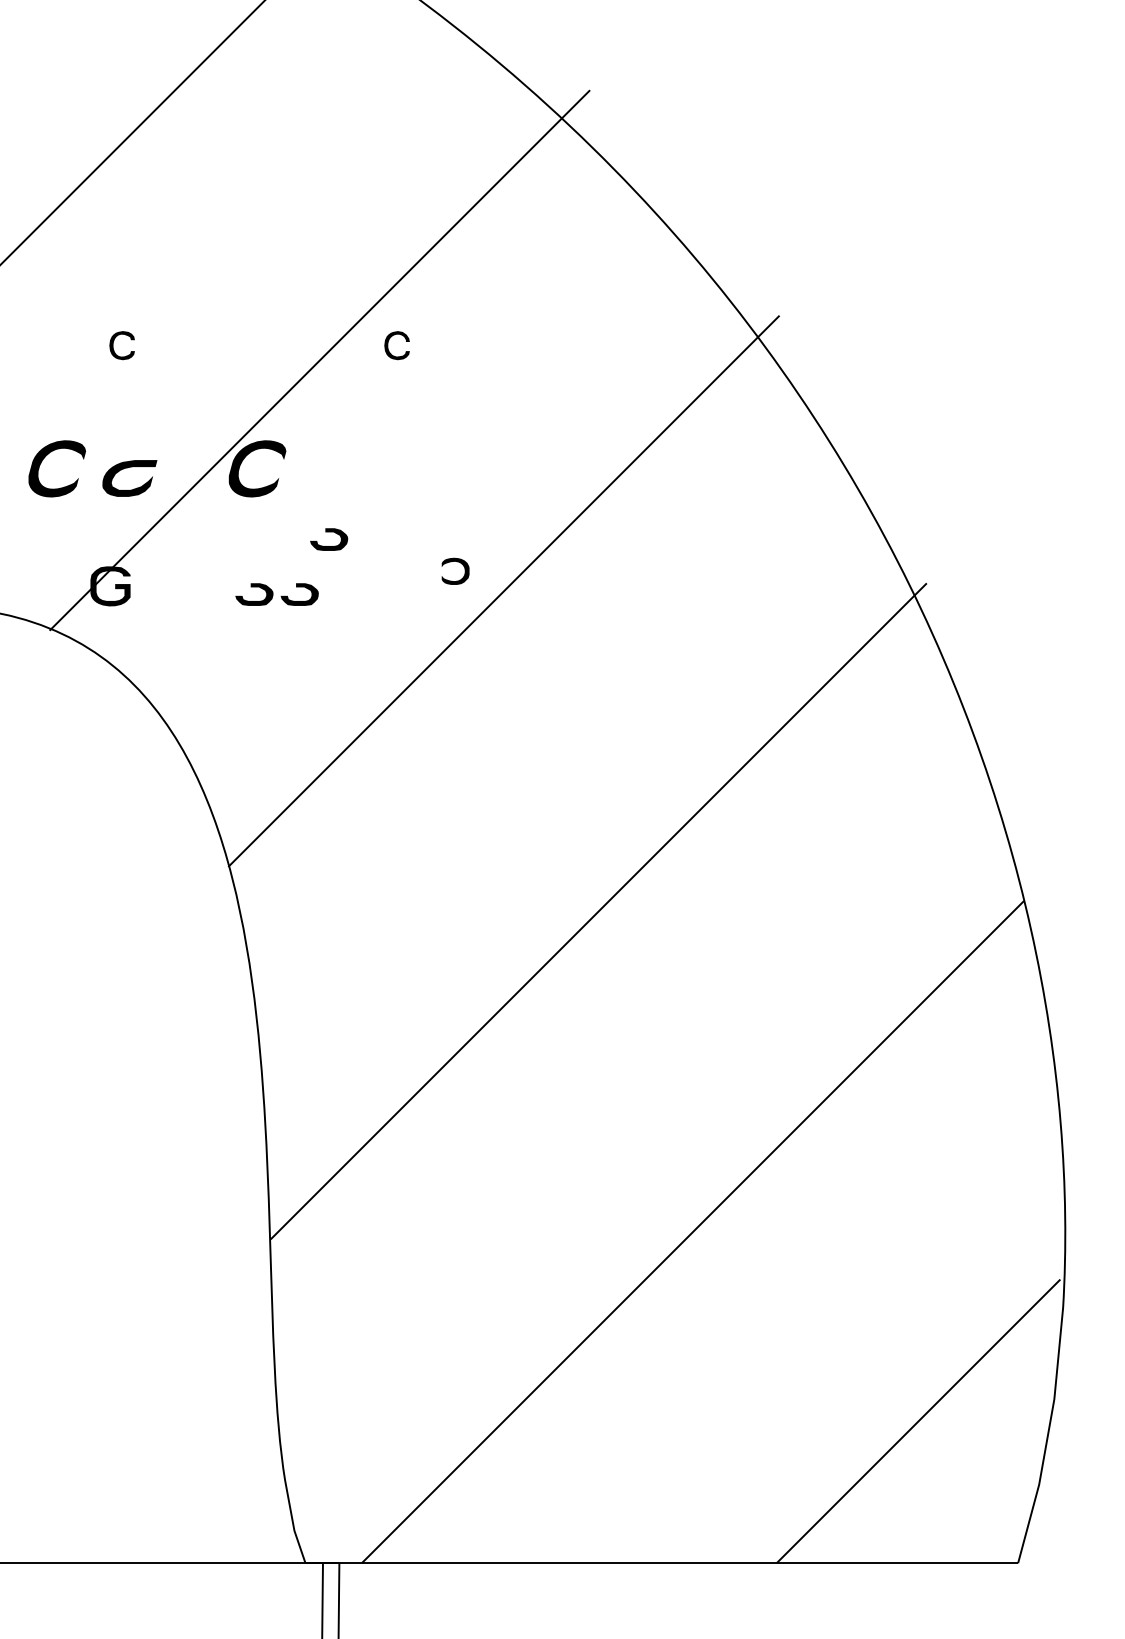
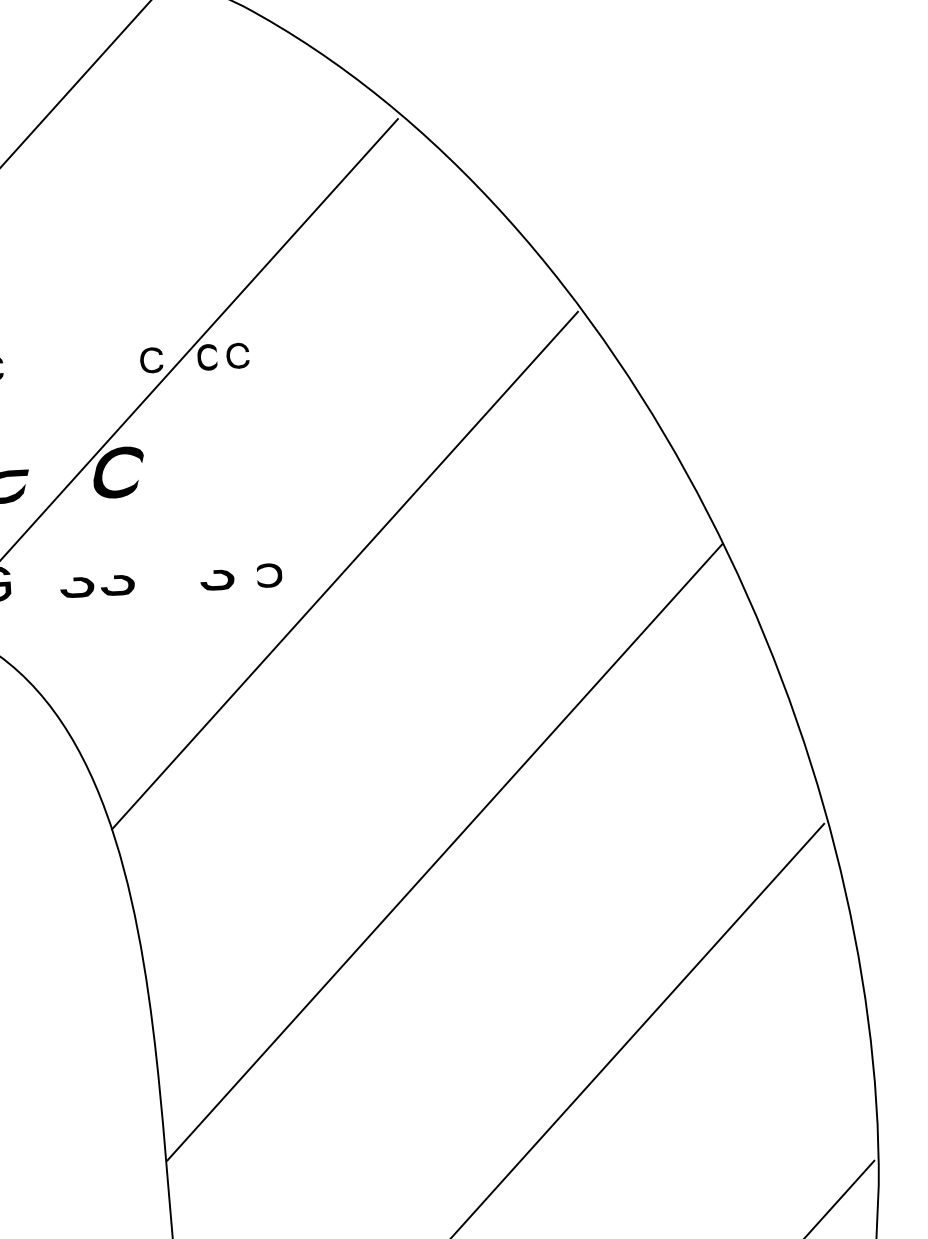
fill: (300, 345) -> (151, 360), added
fill: (362, 345) -> (206, 357), added
part: (329, 532) -> (217, 573), moved
part: (457, 562) -> (270, 567), moved
part: (276, 594) -> (96, 586), moved

